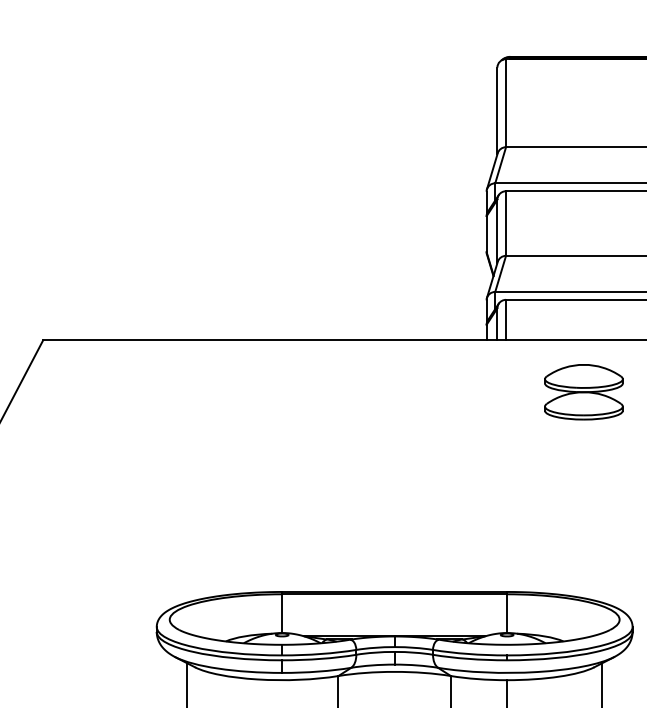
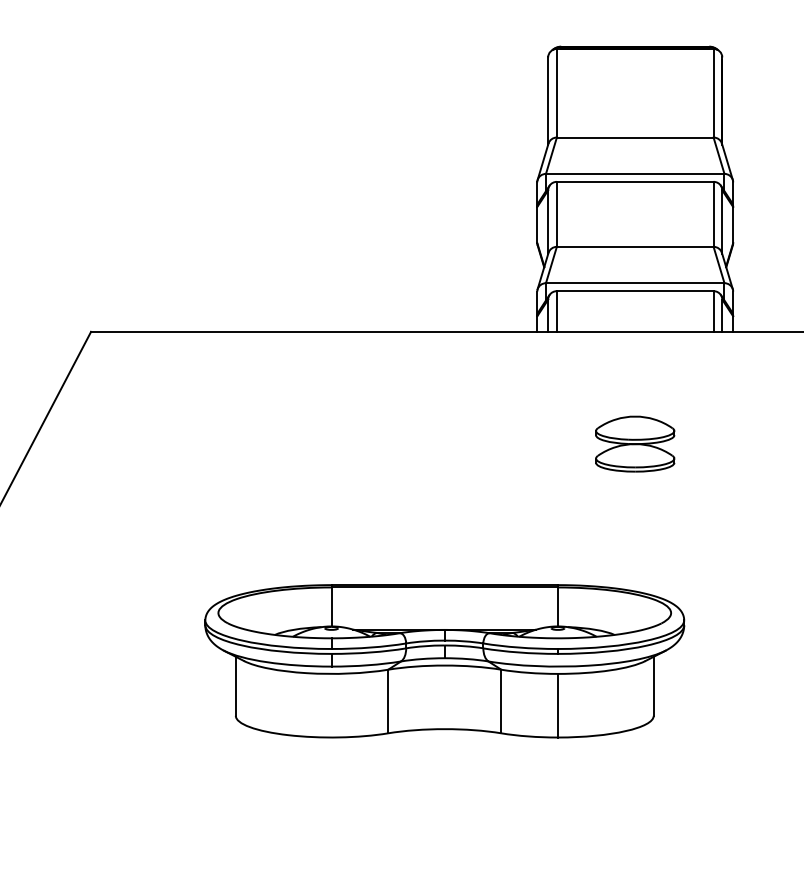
part: (584, 391) -> (635, 443), moved

